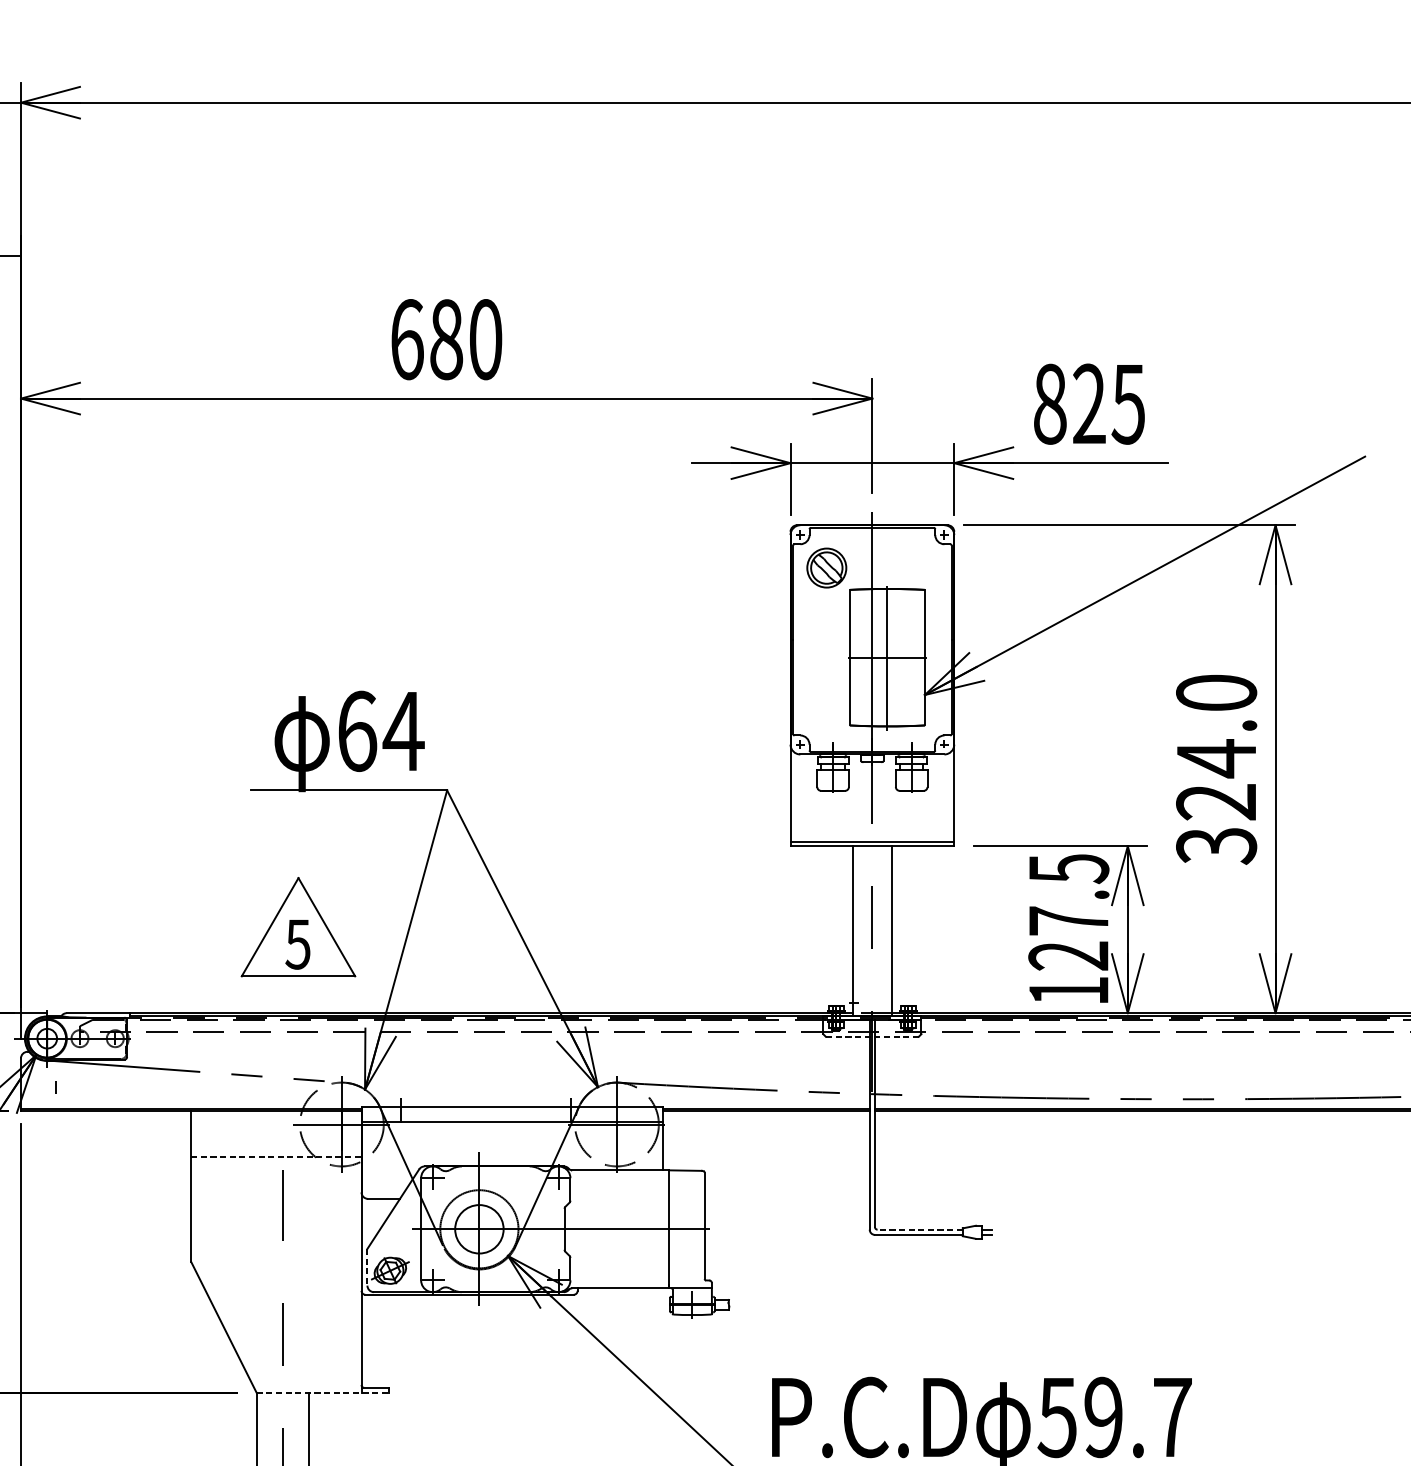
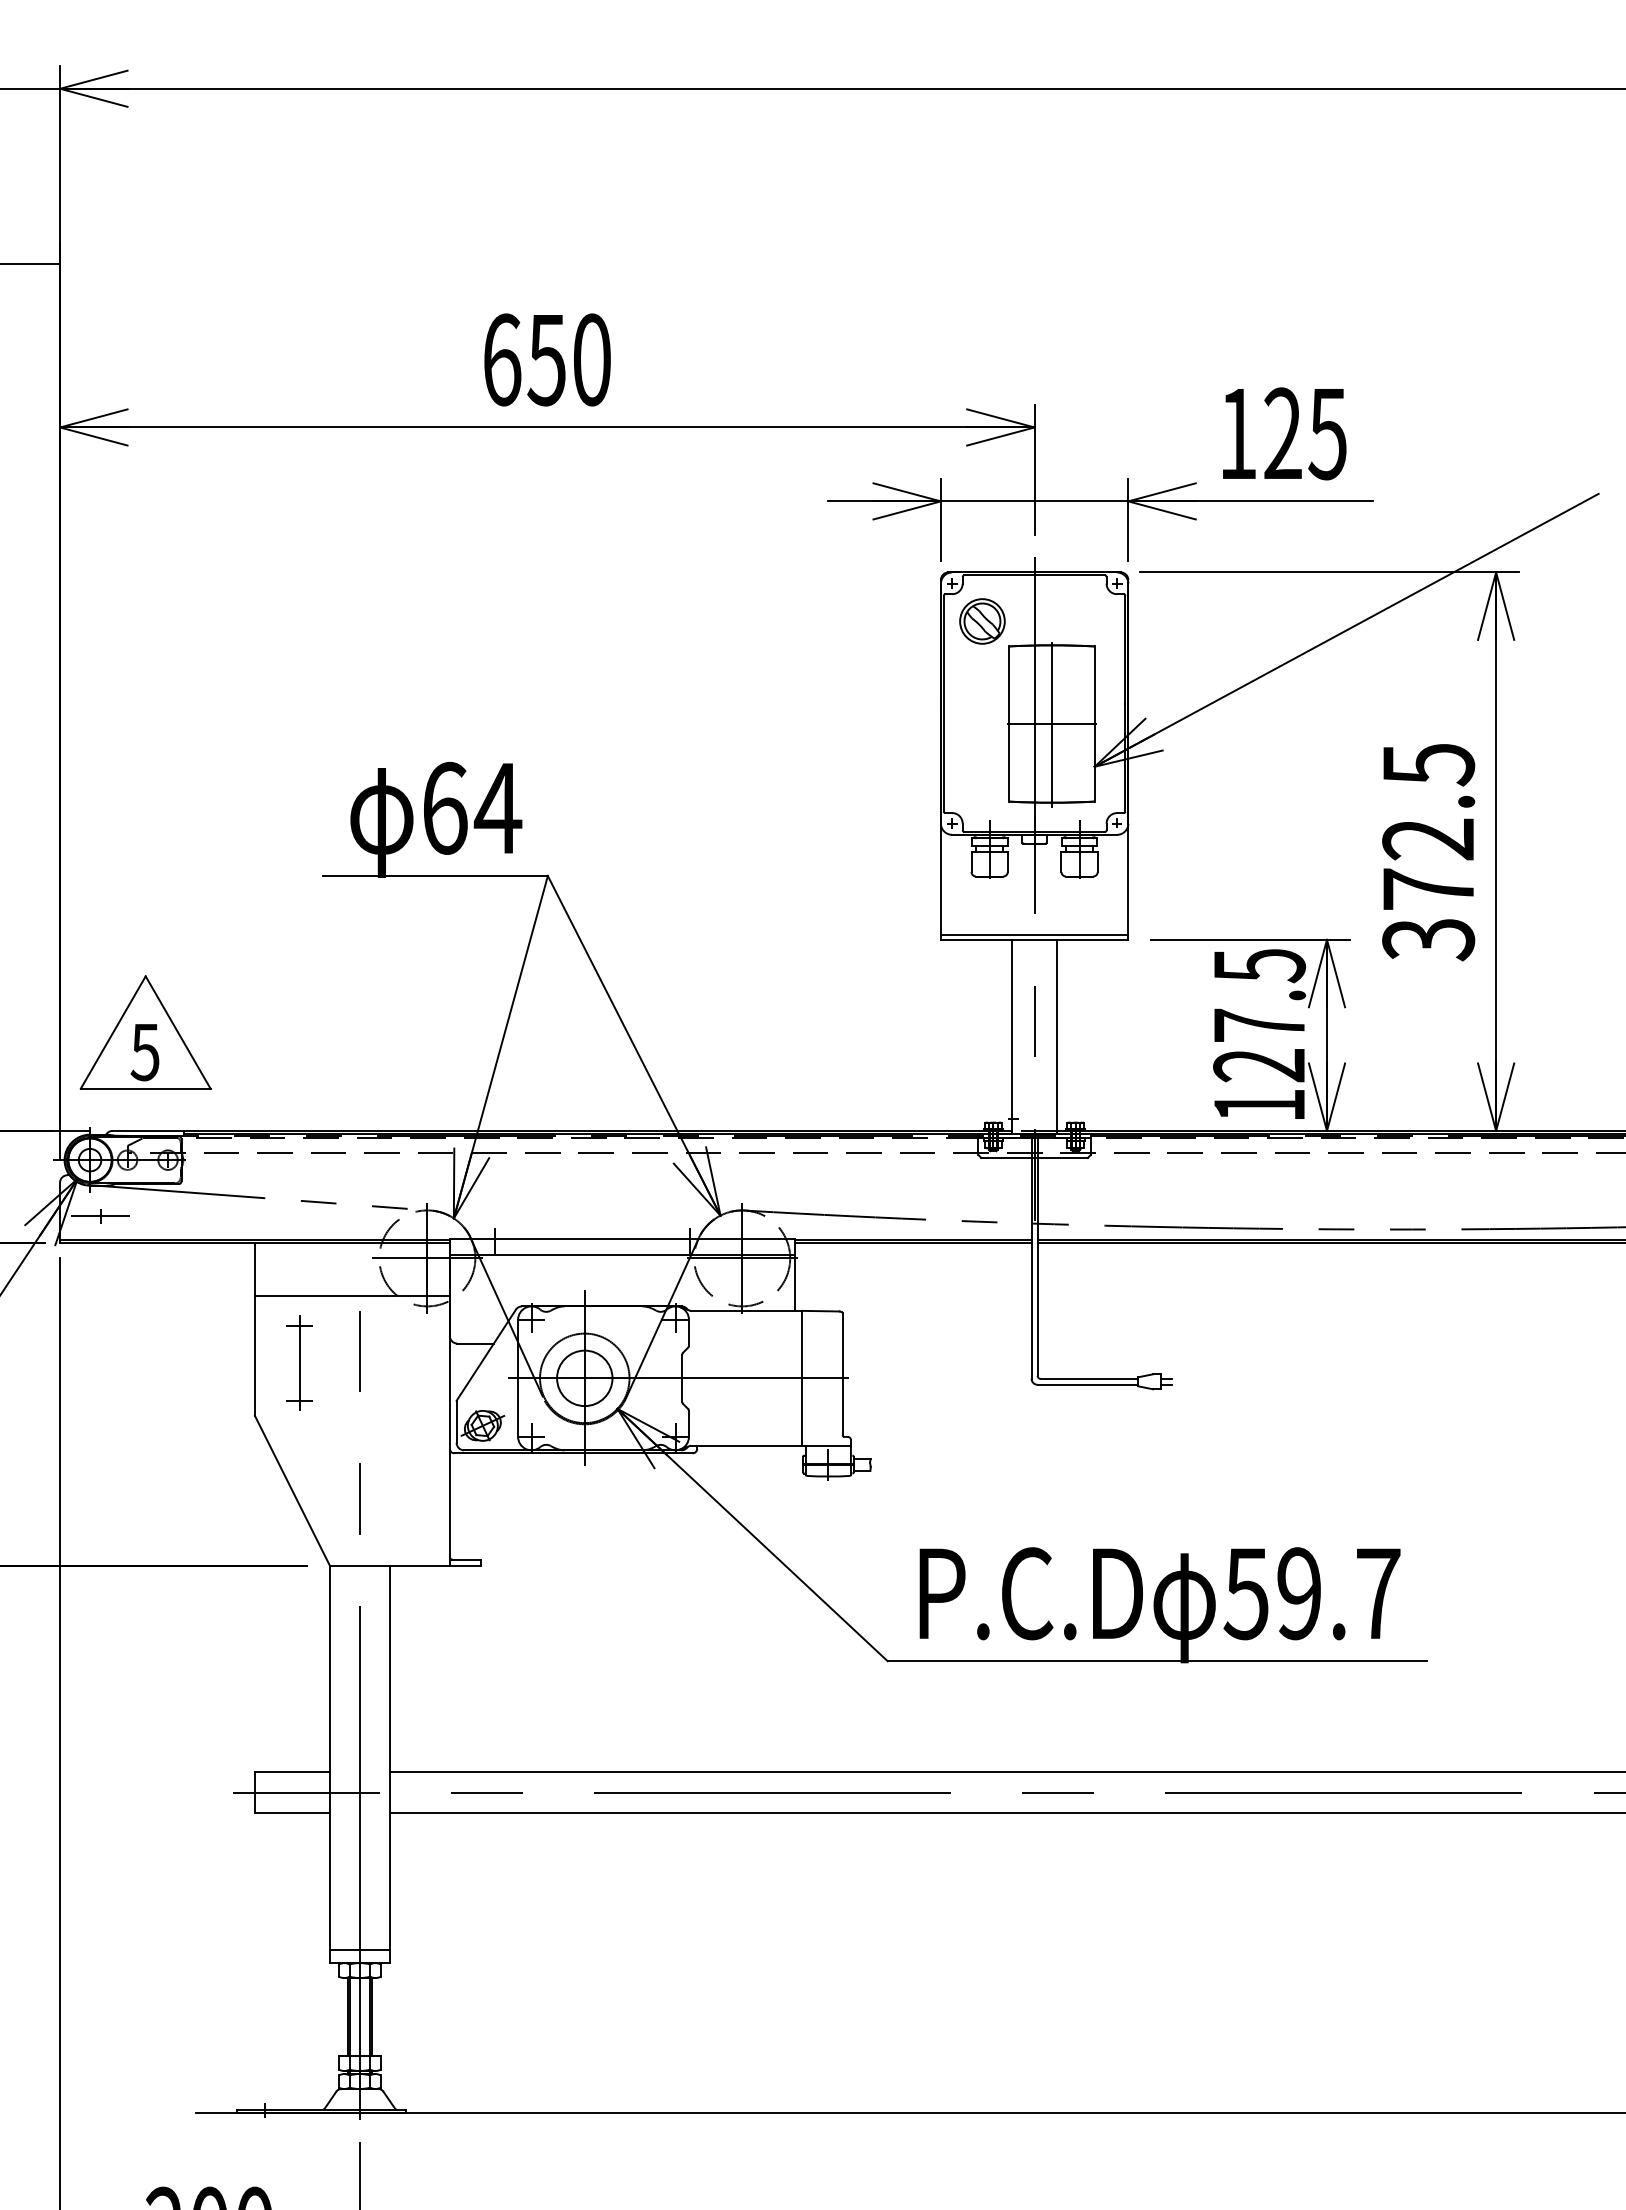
text: (445, 339) -> (546, 359), 680 -> 650
text: (1050, 403) -> (1238, 433), 825 -> 125
text: (1216, 747) -> (1428, 826), 324.0 -> 372.5
part: (298, 927) -> (145, 1032), moved
line: (872, 1036) -> (1034, 1157), dashed -> solid
line: (56, 1087) -> (100, 1216), added
line: (276, 1156) -> (352, 1295), dashed -> solid
part: (230, 1215) -> (299, 1362), added
line: (920, 1229) -> (1089, 1378), dashed -> solid
line: (367, 1266) -> (456, 1421), dashed -> solid
line: (322, 1392) -> (405, 1565), dashed -> solid

